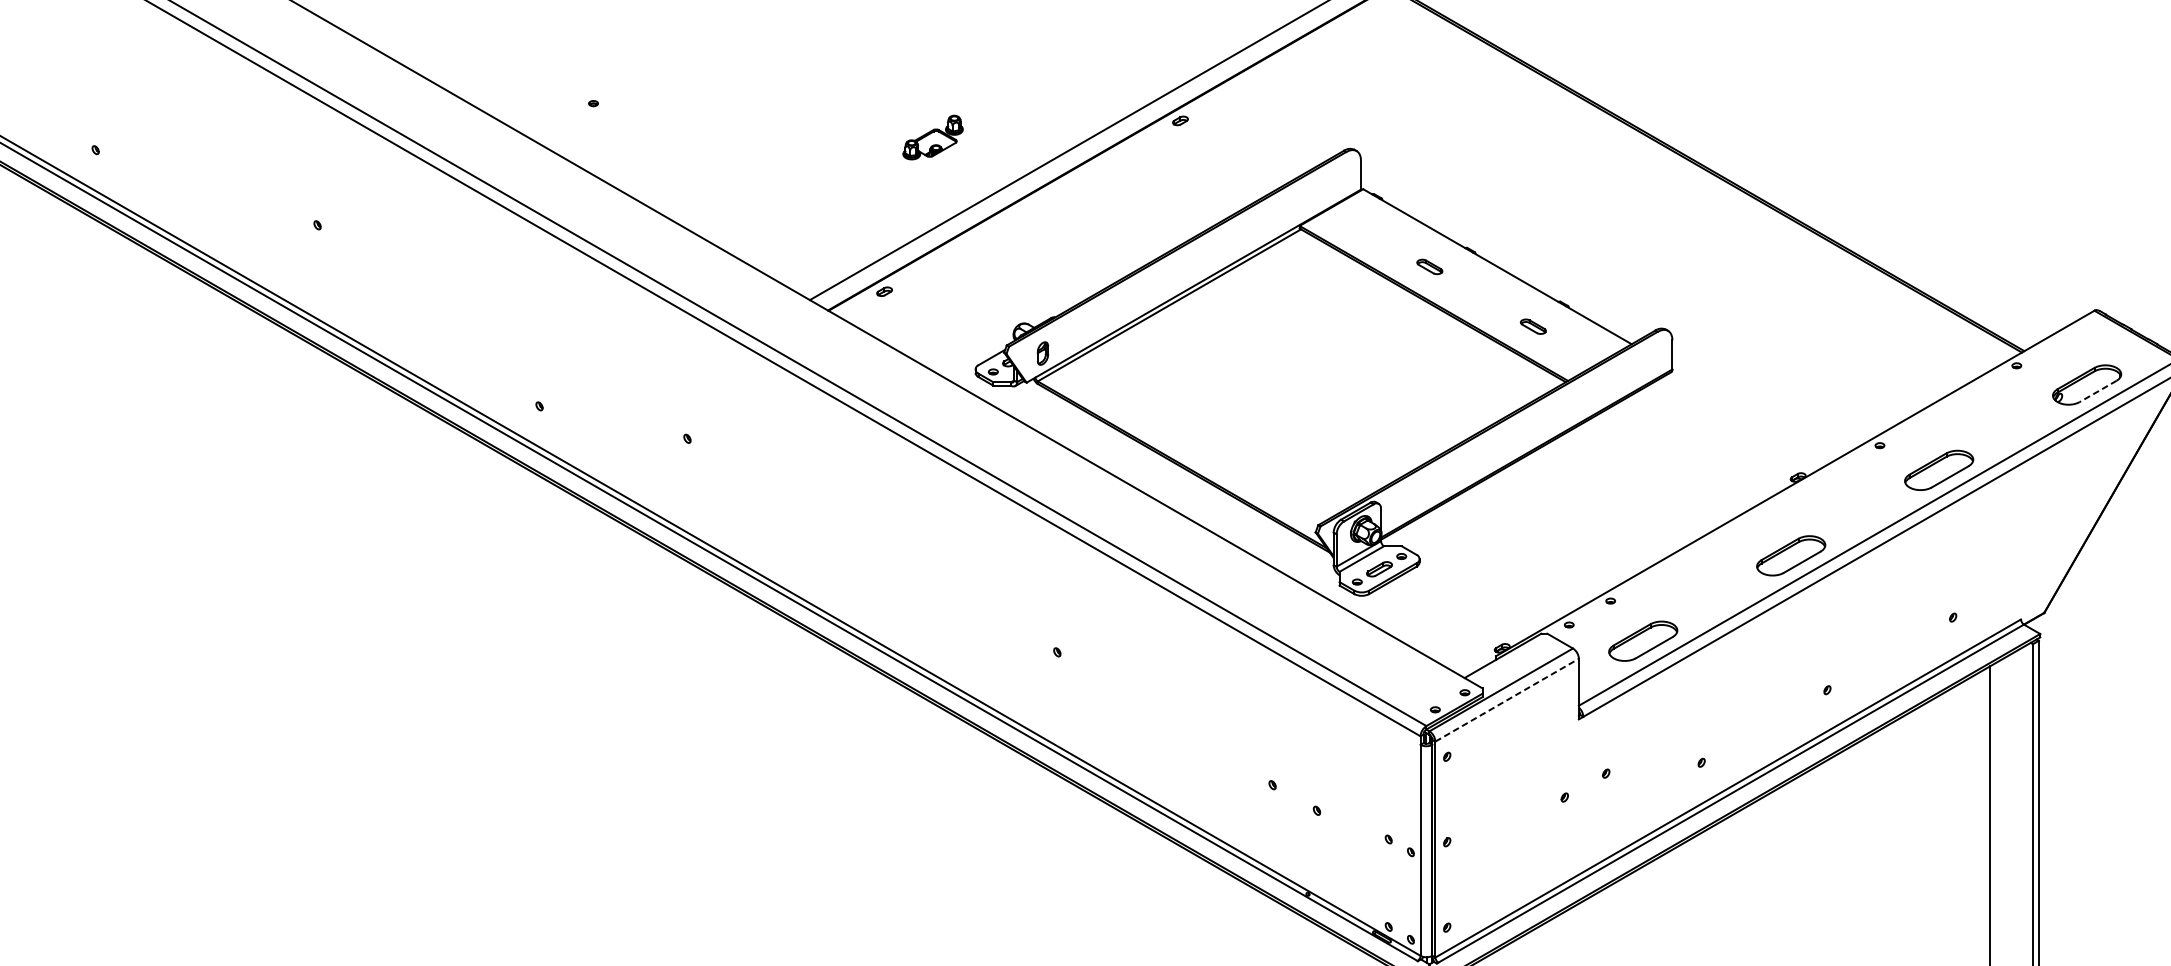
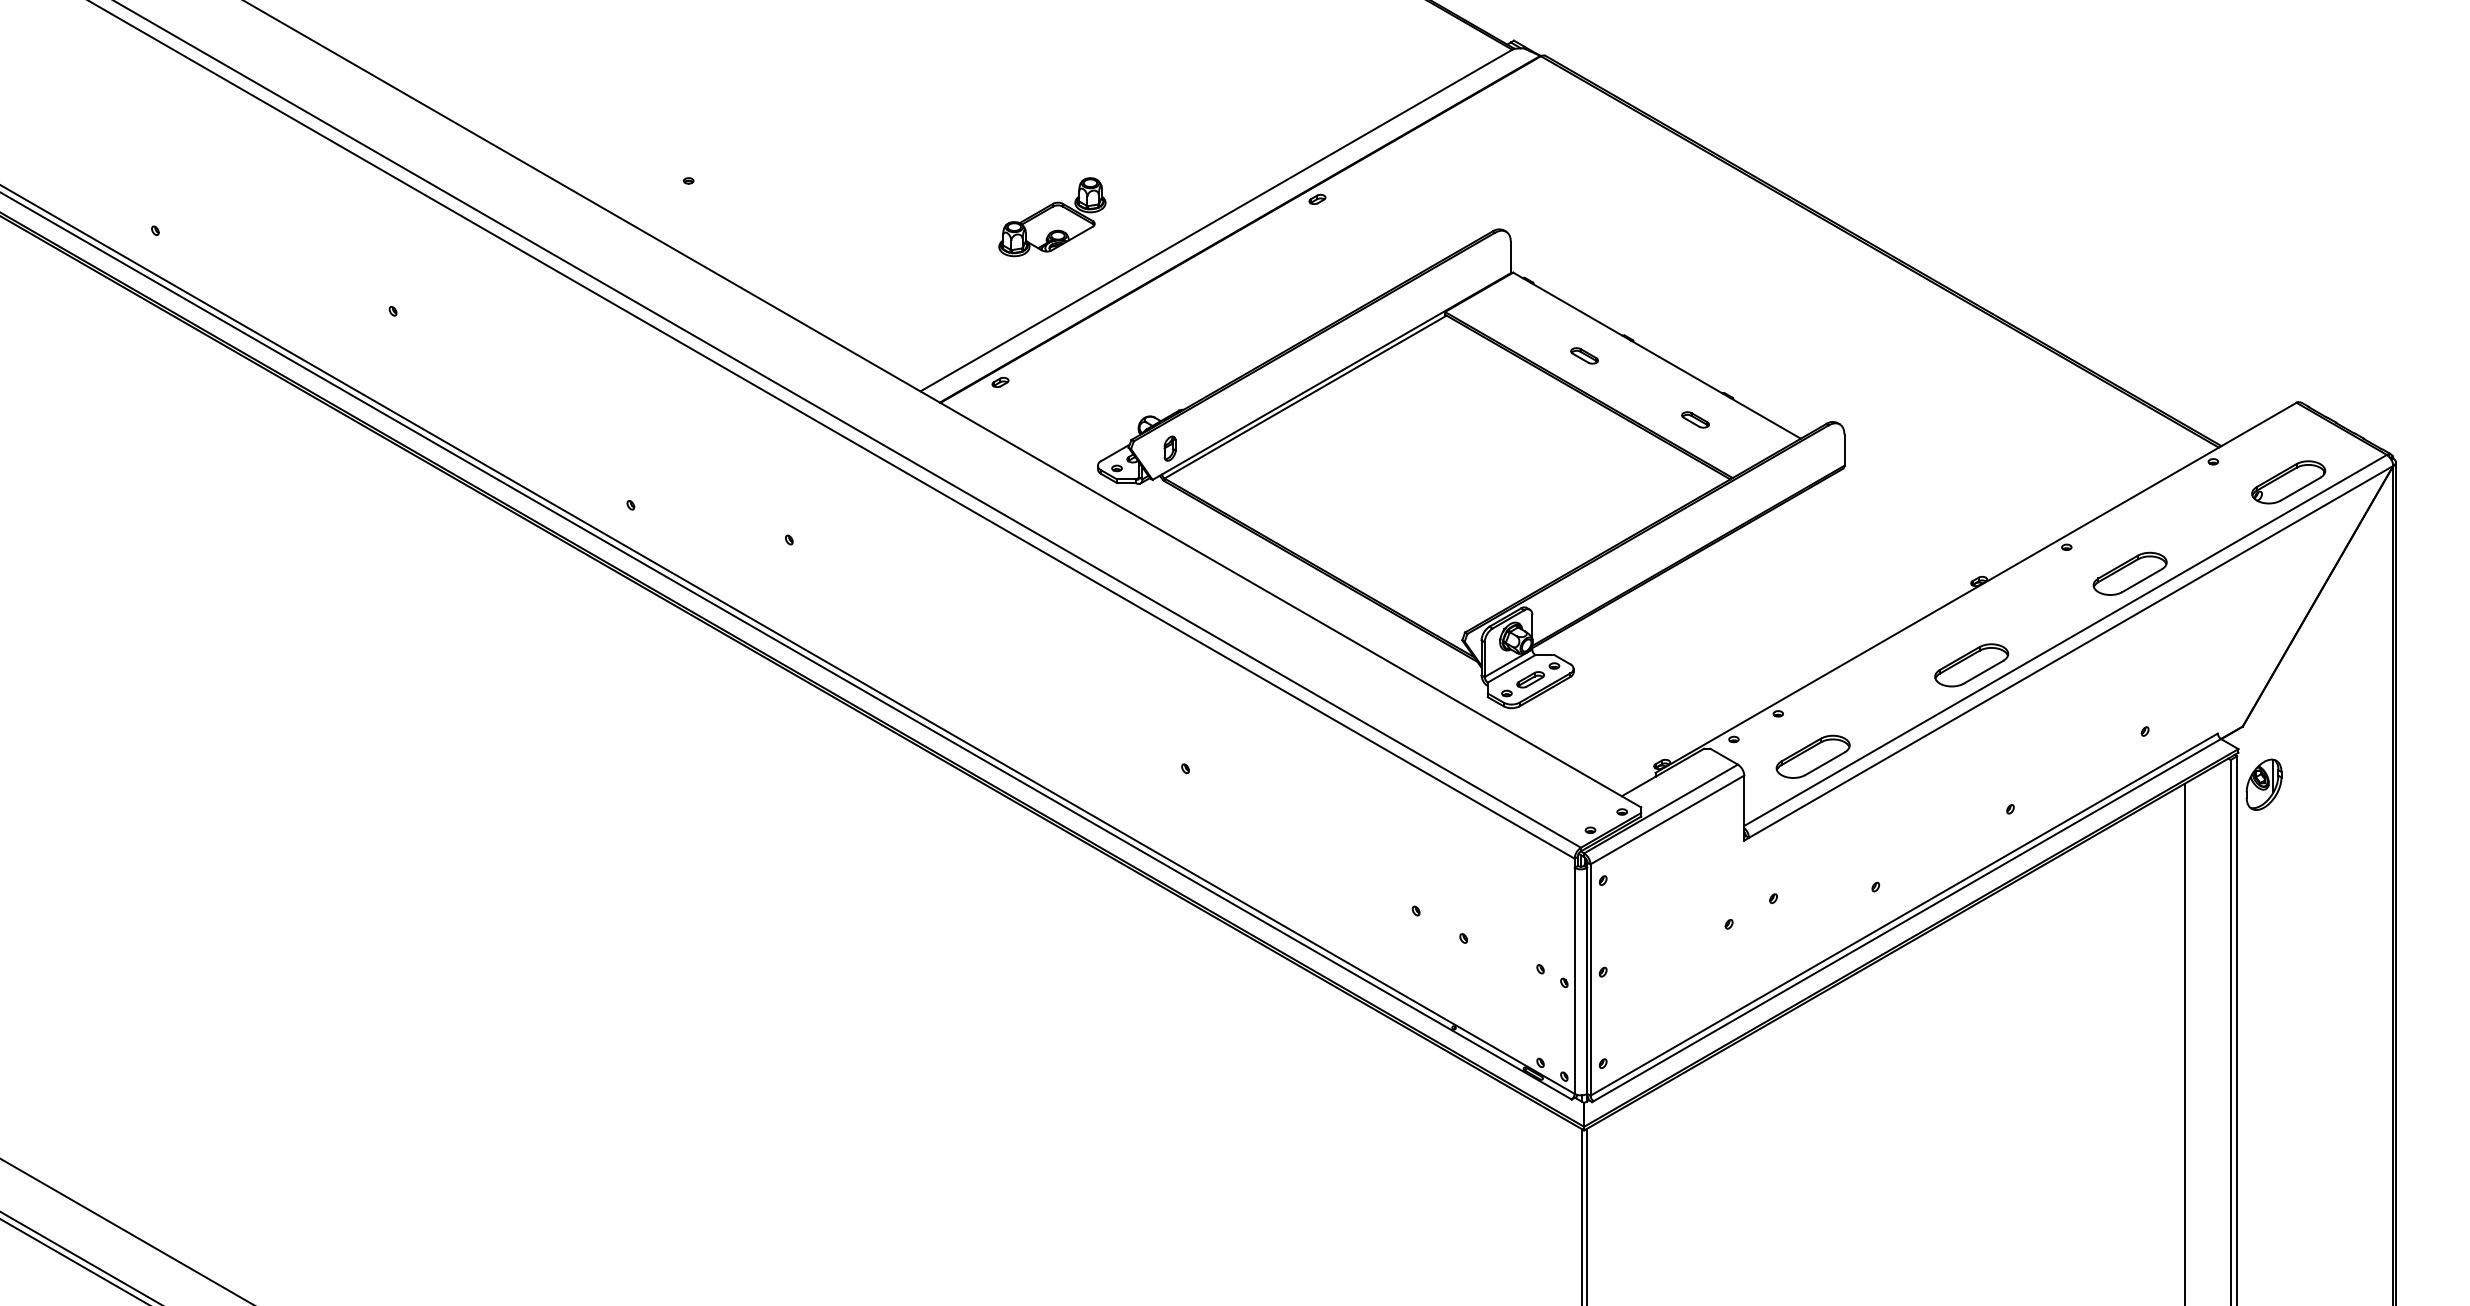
part: (933, 137) -> (1052, 217), size x1.67
line: (2098, 391) -> (2300, 489), dashed -> solid
part: (2063, 667) -> (2263, 784), added
line: (1507, 700) -> (1667, 820), dashed -> solid

